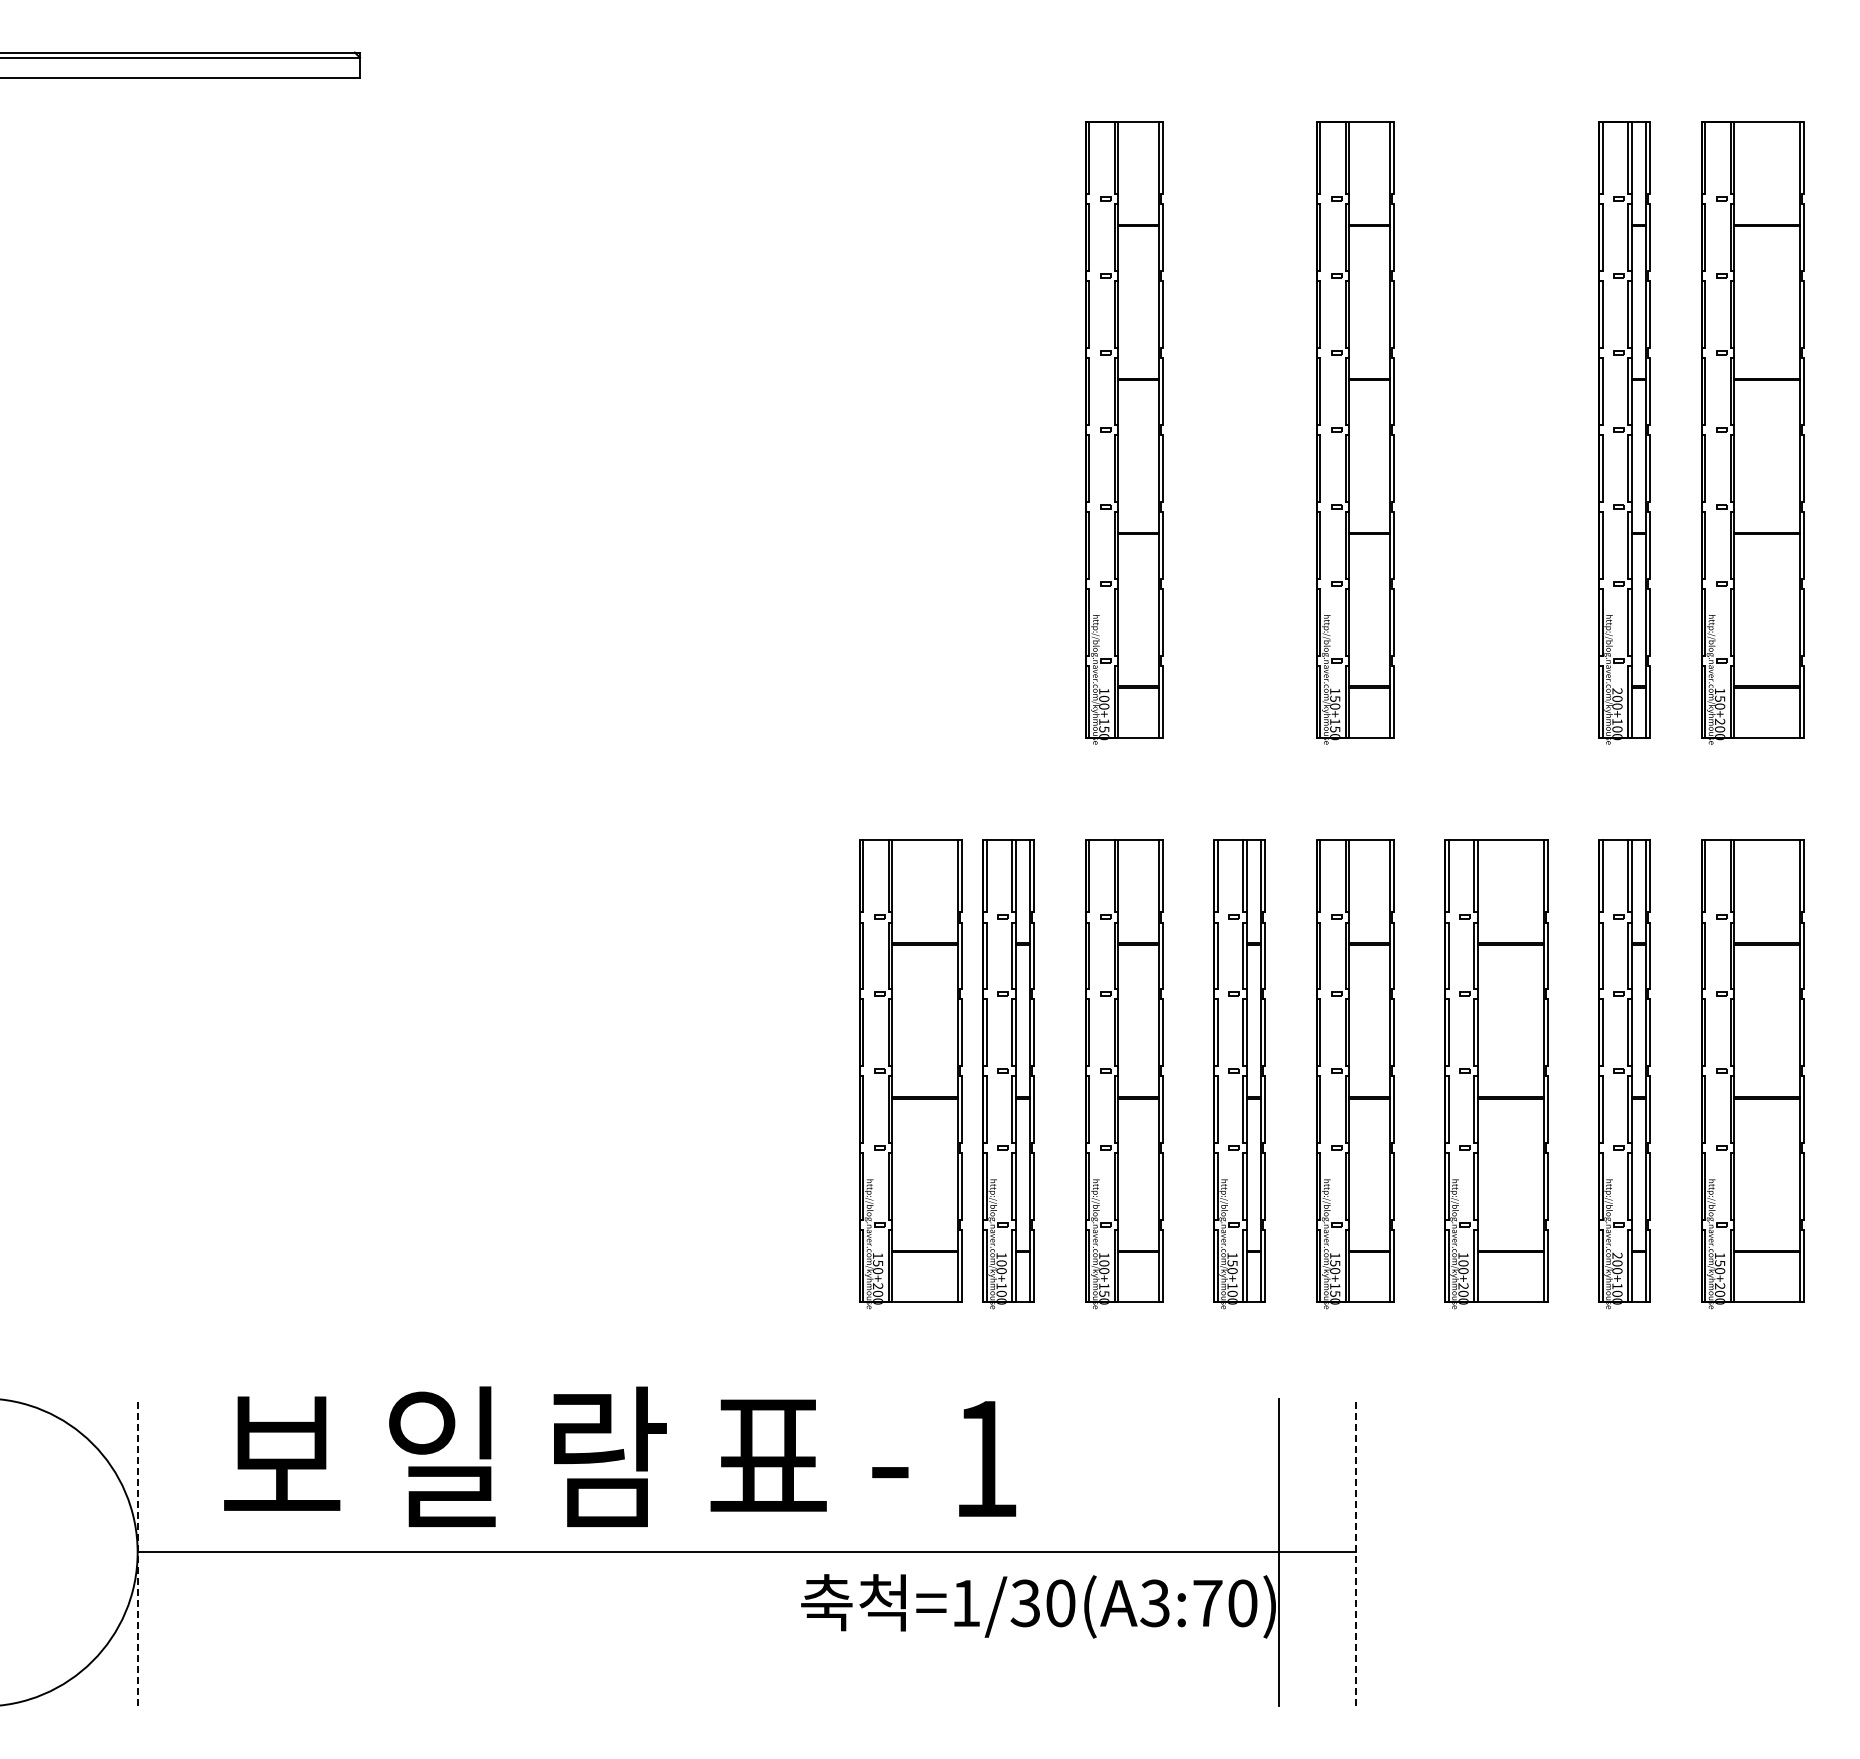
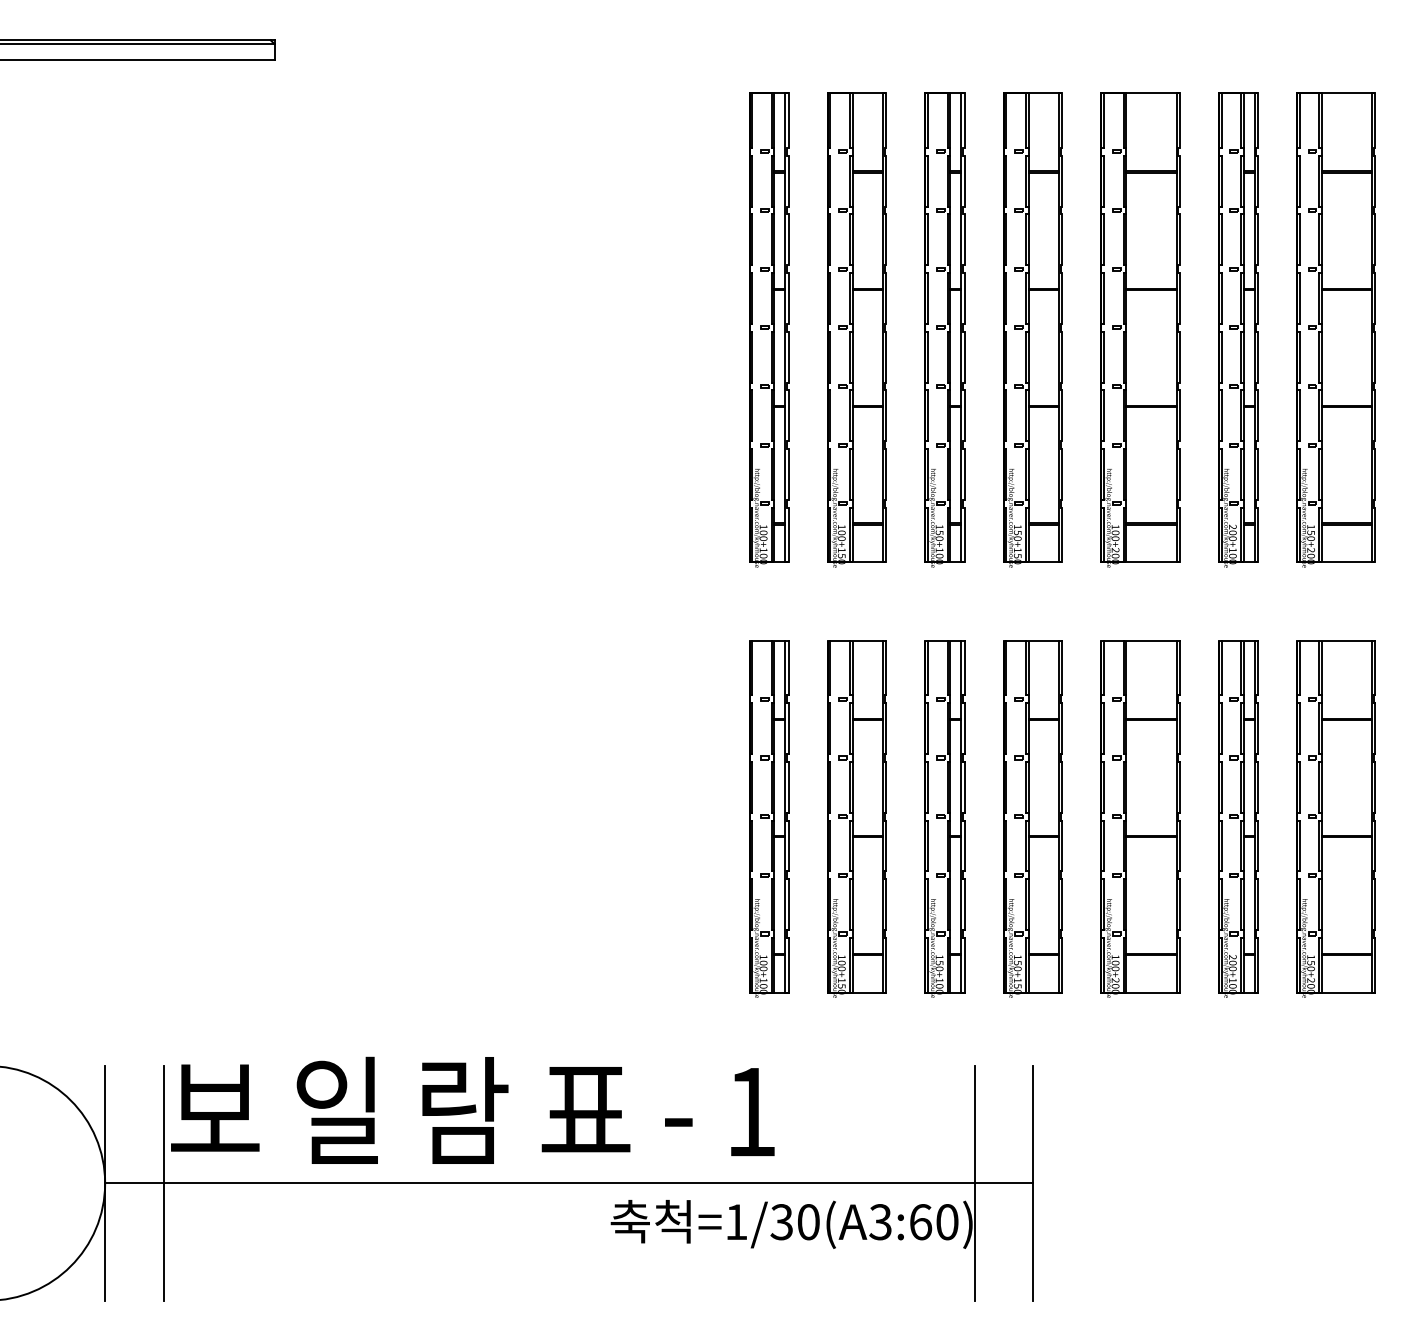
part: (1008, 432) -> (768, 329), added
part: (1239, 432) -> (944, 329), added
part: (1496, 432) -> (1140, 329), added
part: (910, 1074) -> (694, 819), removed
line: (137, 1552) -> (105, 1183), dashed -> solid
line: (214, 1552) -> (163, 1183), added
line: (1355, 1552) -> (1033, 1183), dashed -> solid
text: (1207, 1603) -> (920, 1222), =1/30(A3:70) -> =1/30(A3:60)

